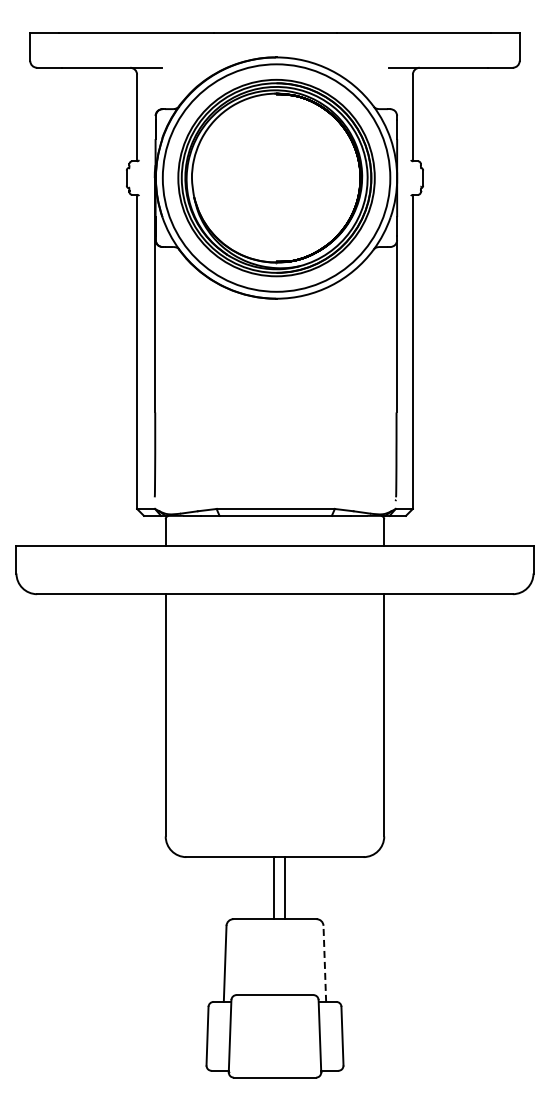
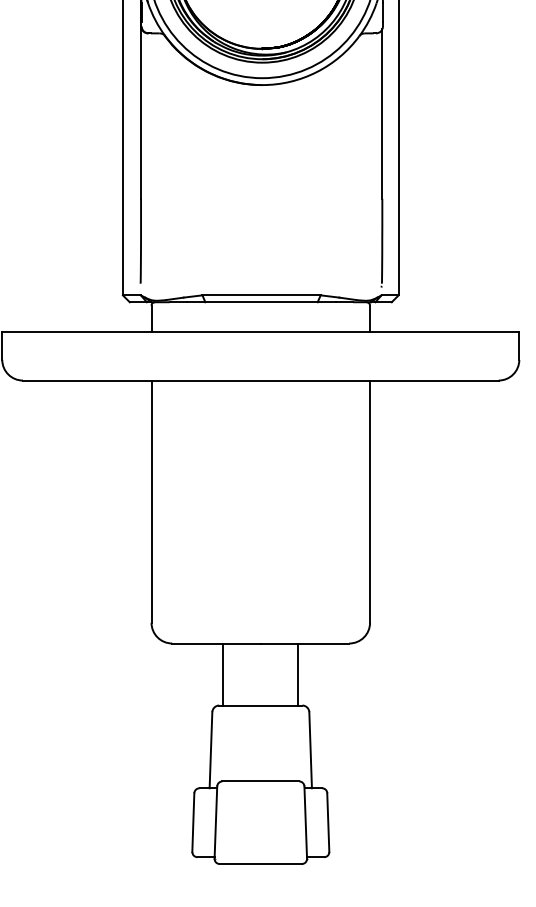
line: (274, 888) -> (223, 674), moved
line: (284, 888) -> (298, 674), moved
line: (324, 963) -> (310, 749), dashed -> solid

